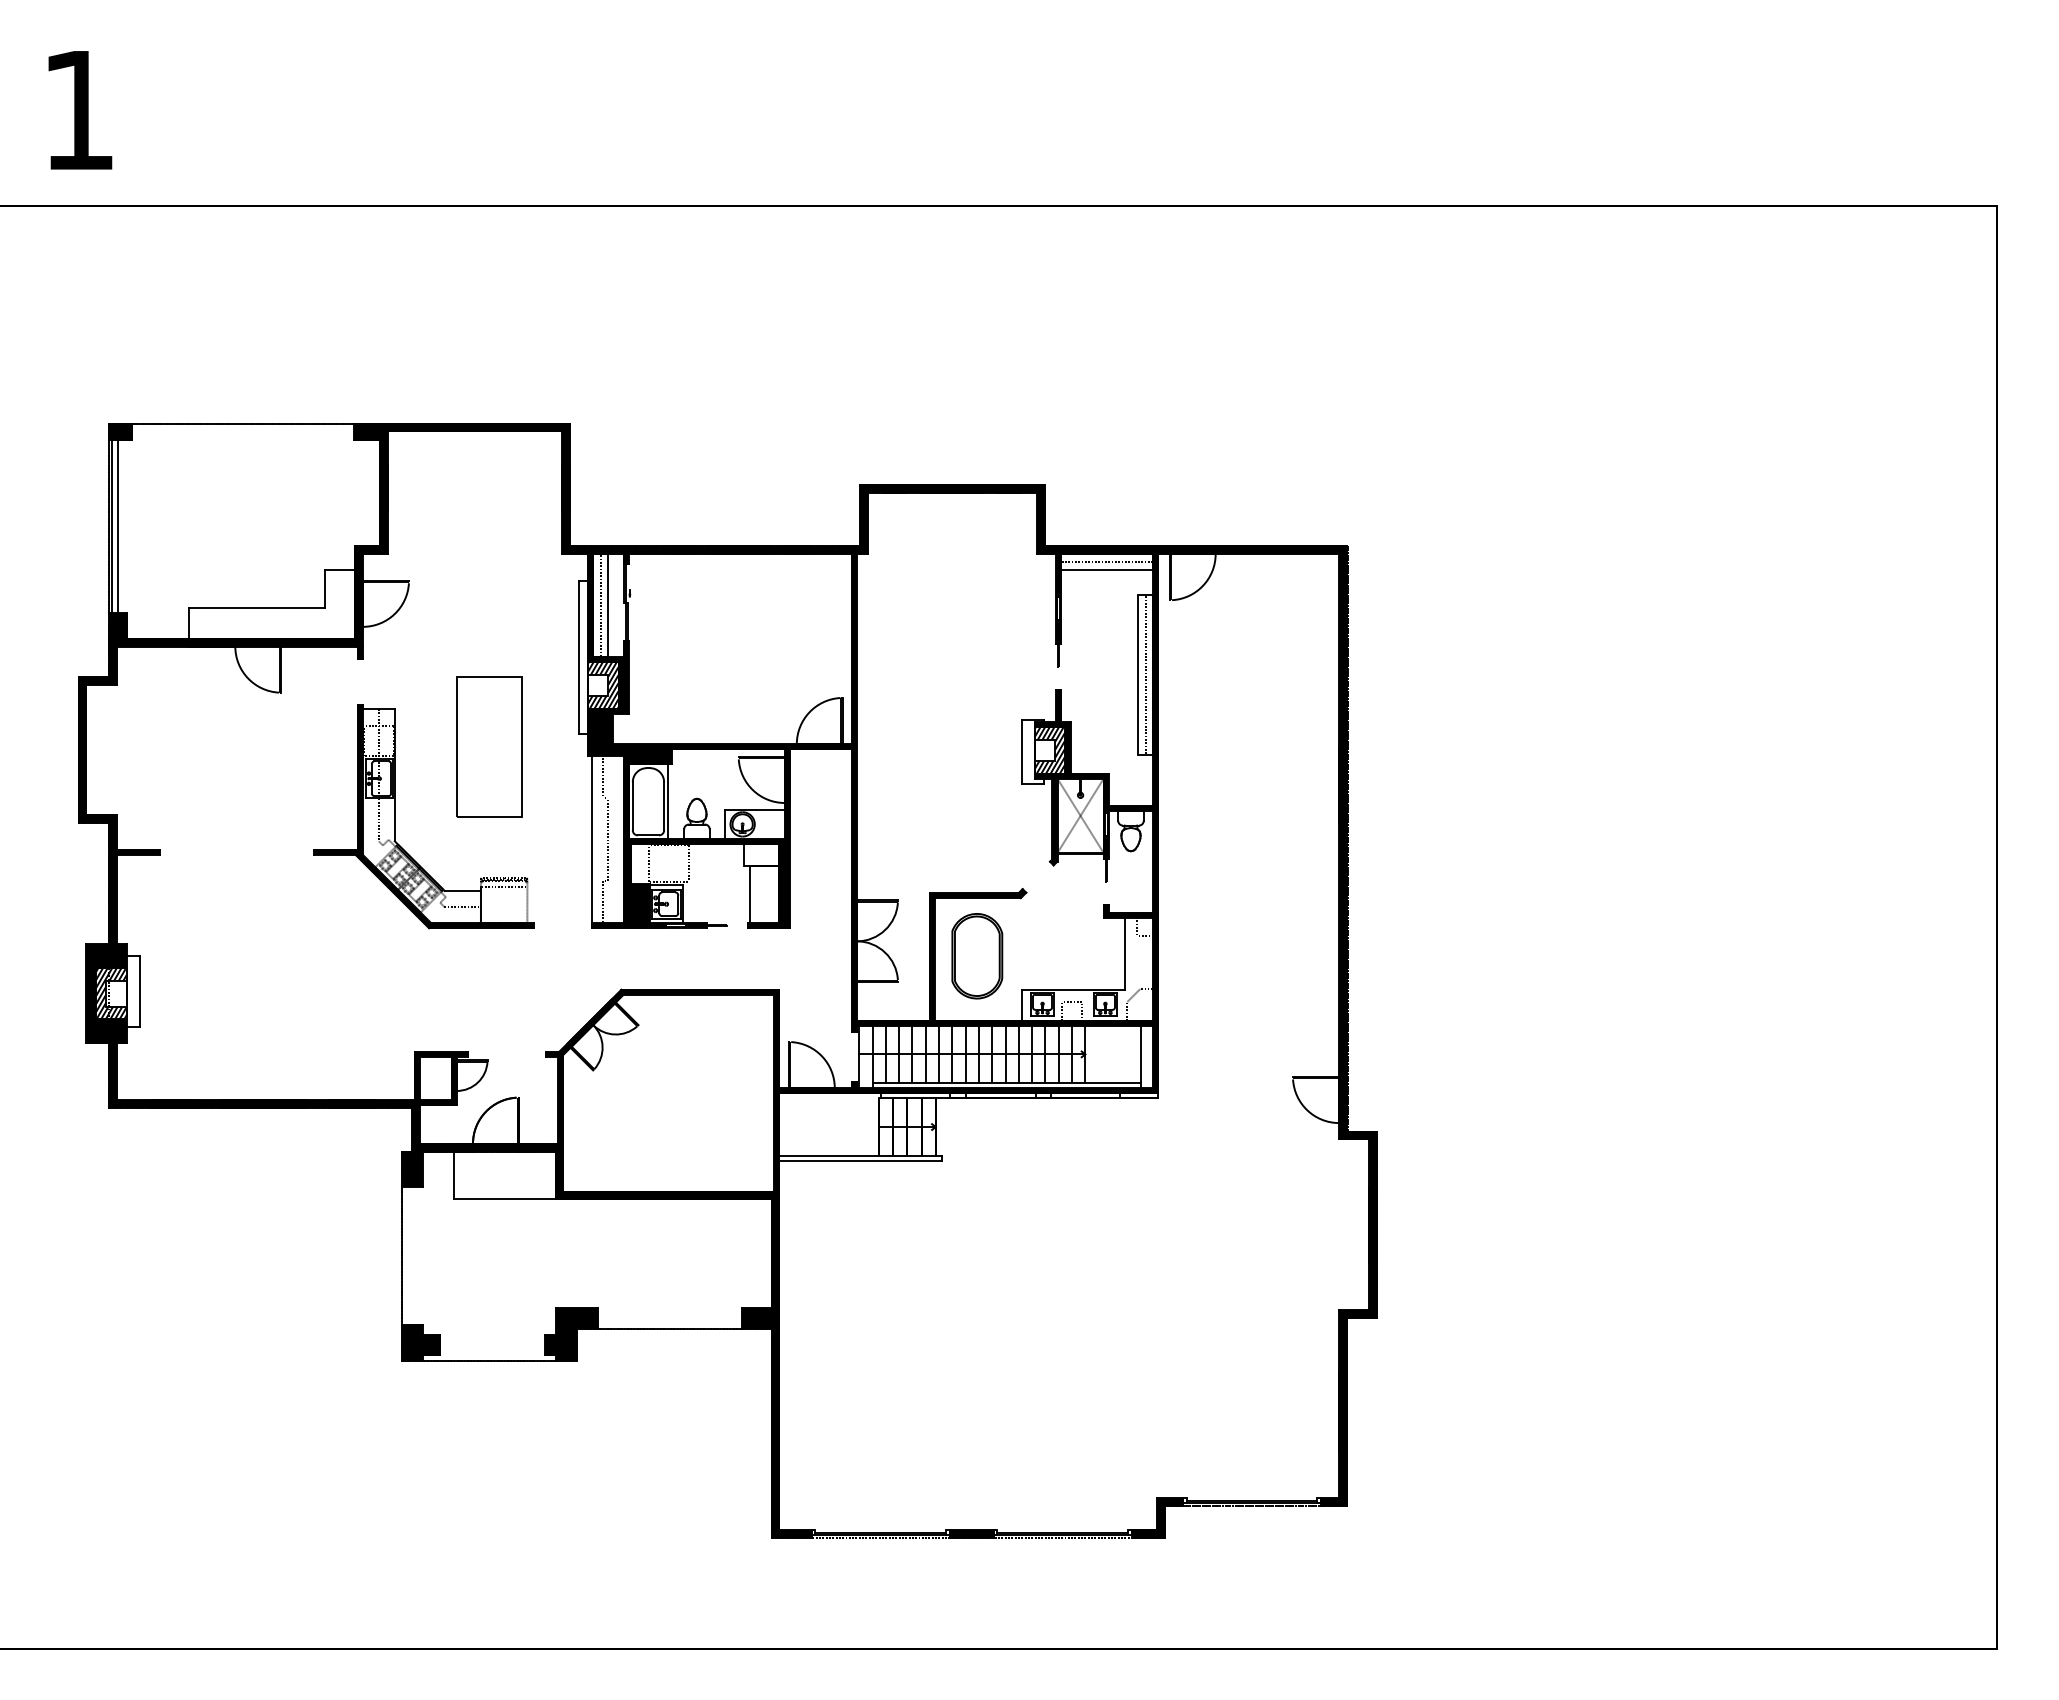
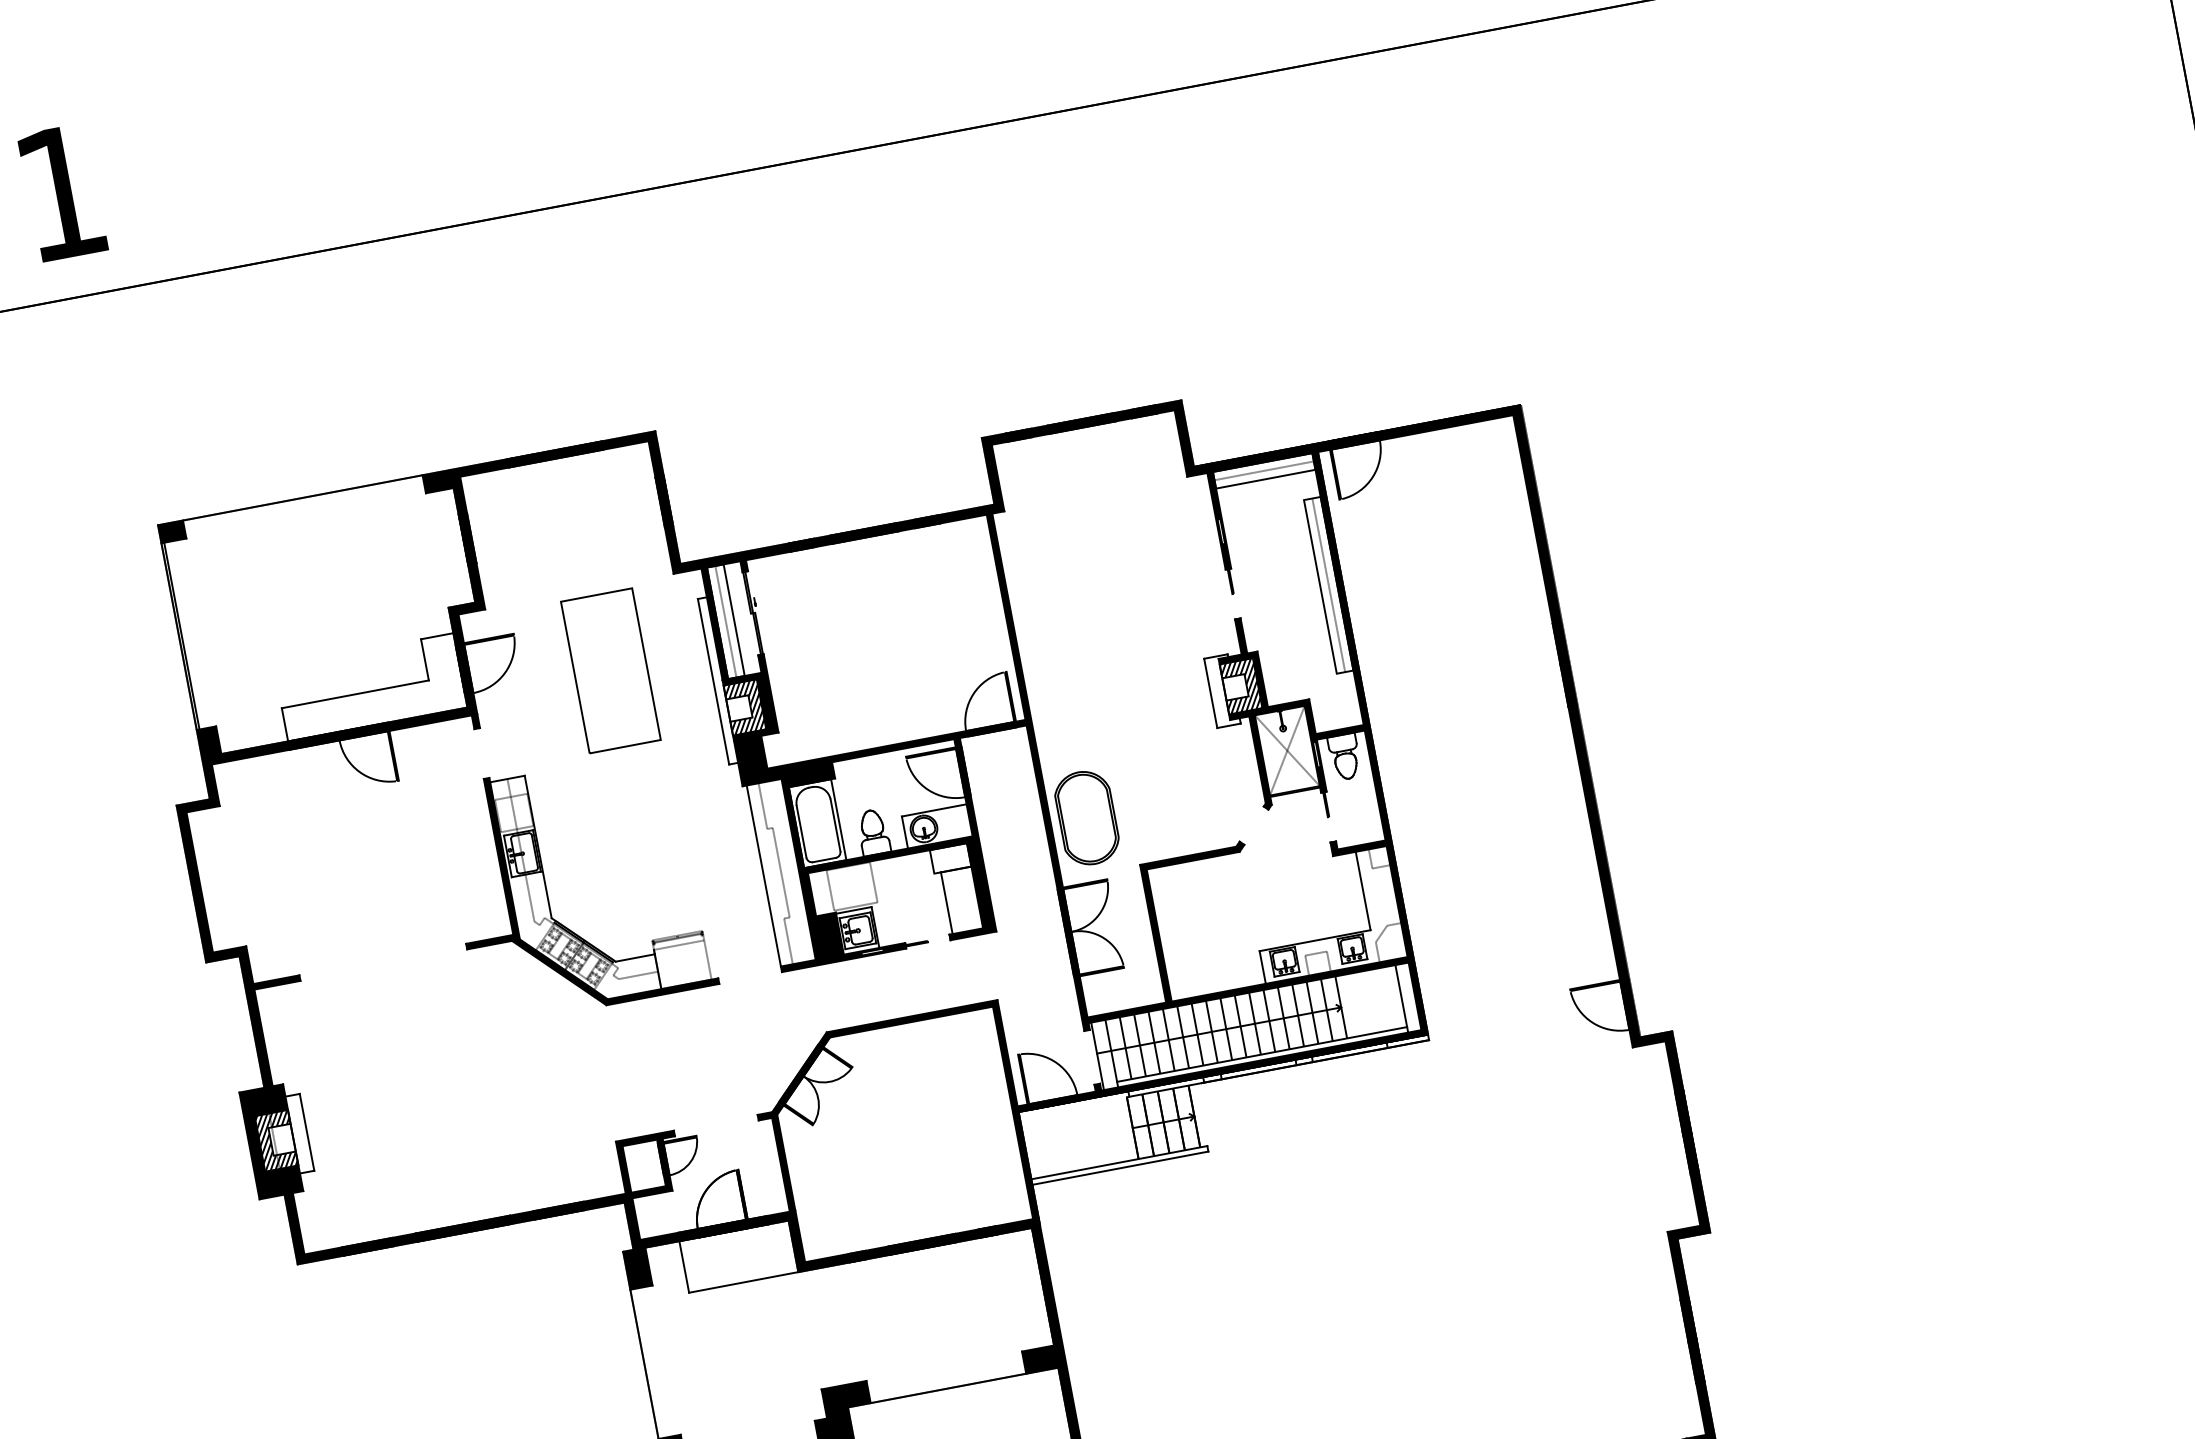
line: (118, 526) -> (188, 634), removed
part: (489, 746) -> (610, 670), moved
part: (977, 956) -> (1087, 818), moved

